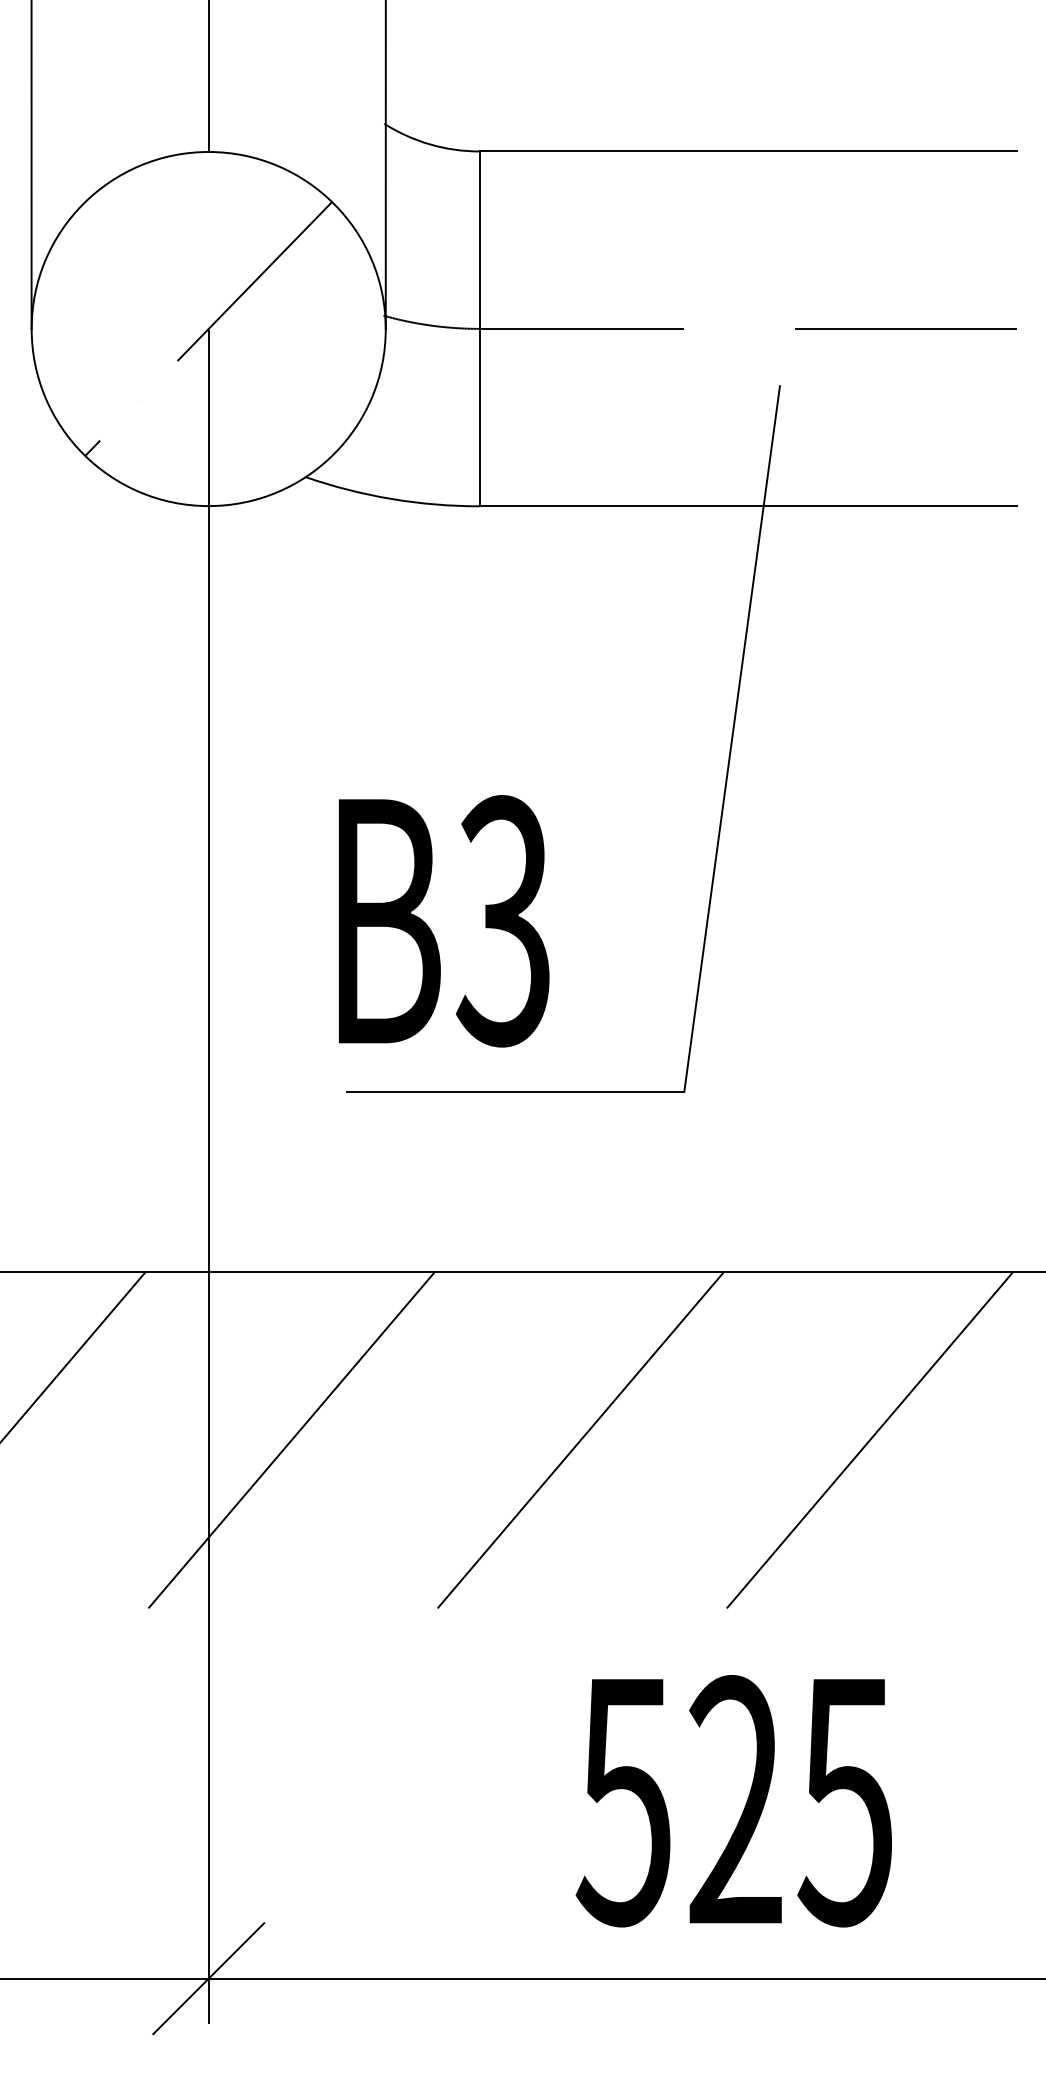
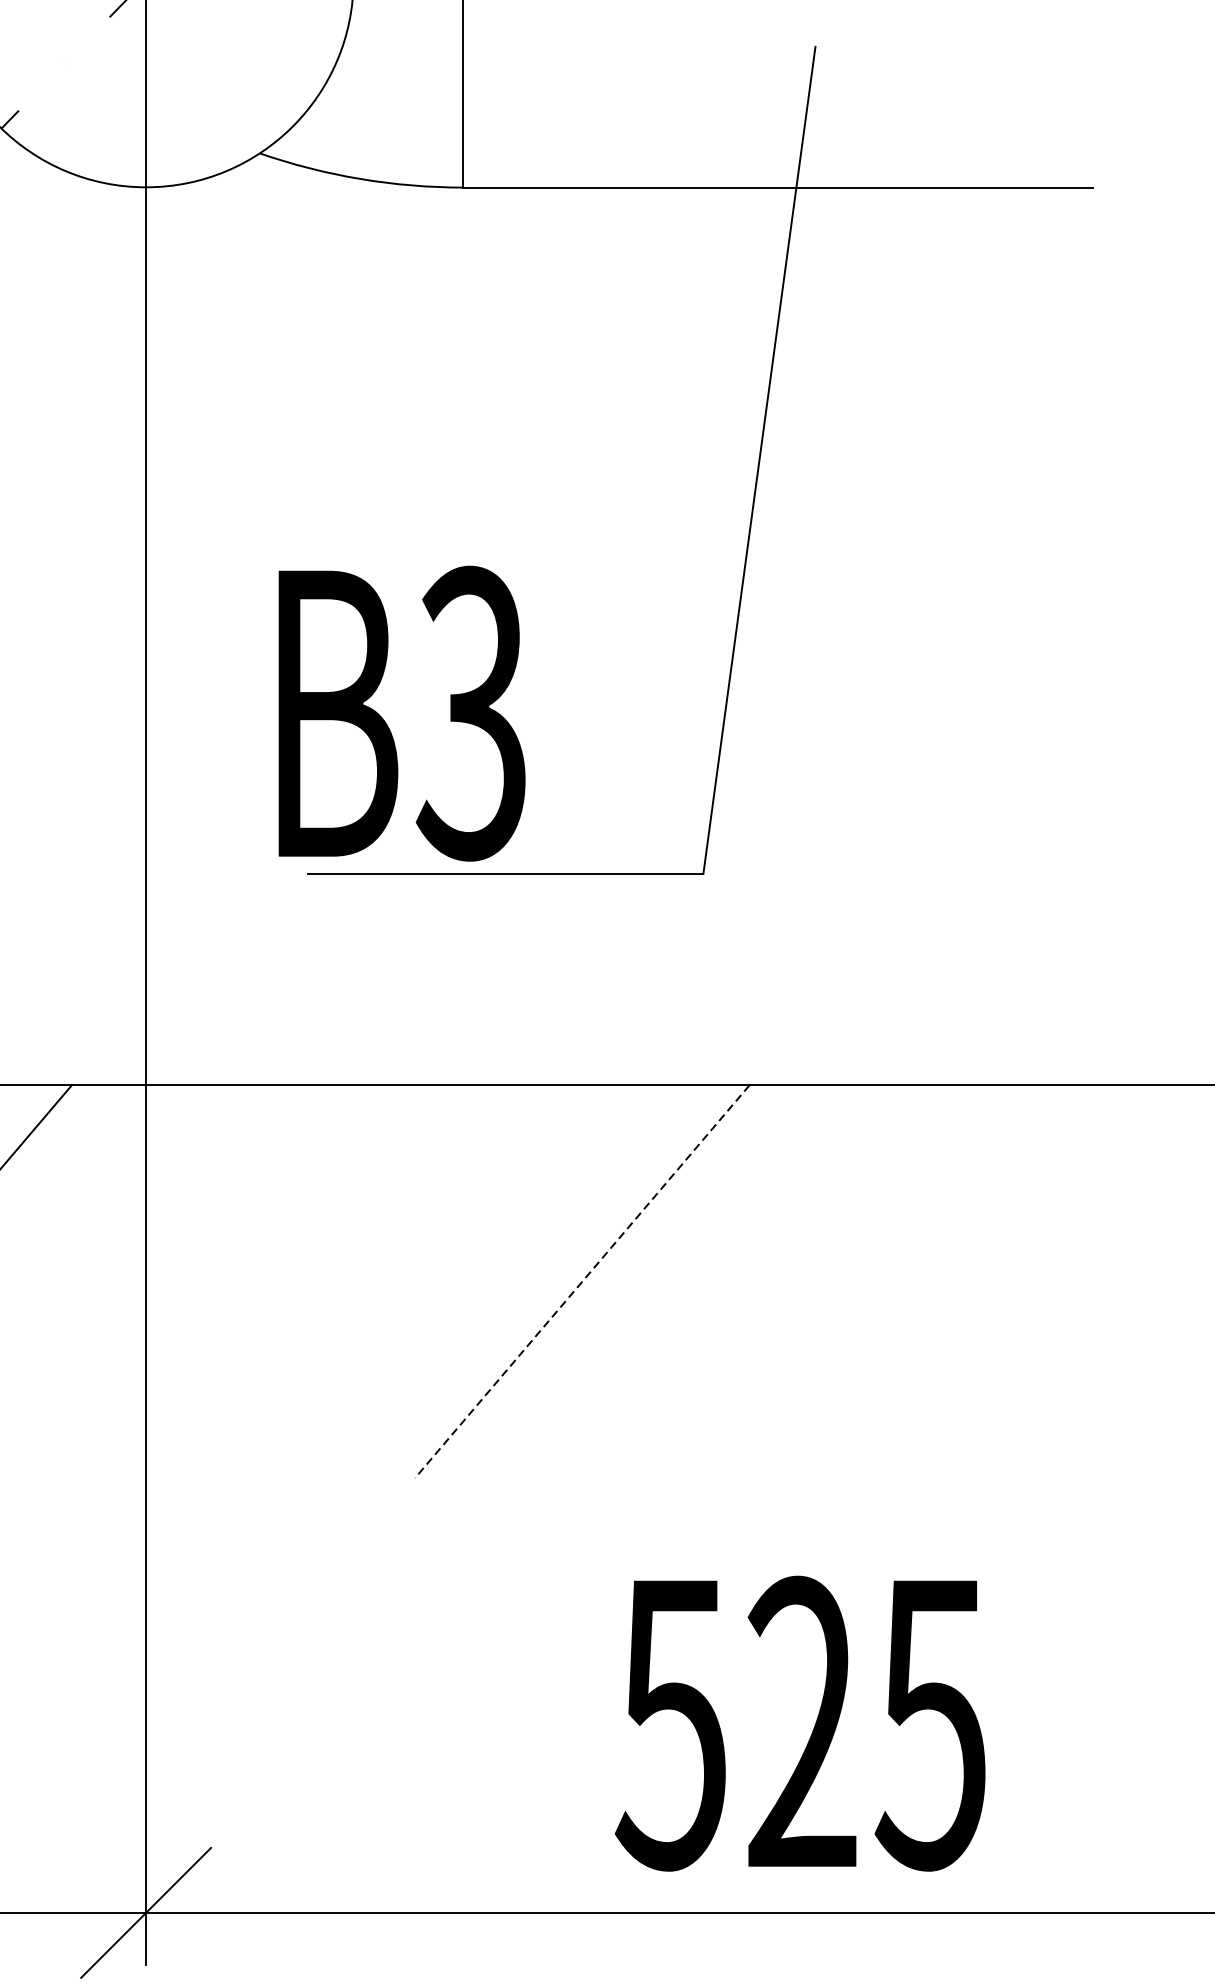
text: (444, 921) -> (402, 713), moved
line: (291, 1439) -> (243, 1281), removed
line: (869, 1439) -> (920, 1281), removed
line: (580, 1440) -> (581, 1282), solid -> dashed
text: (733, 1801) -> (799, 1724), moved

